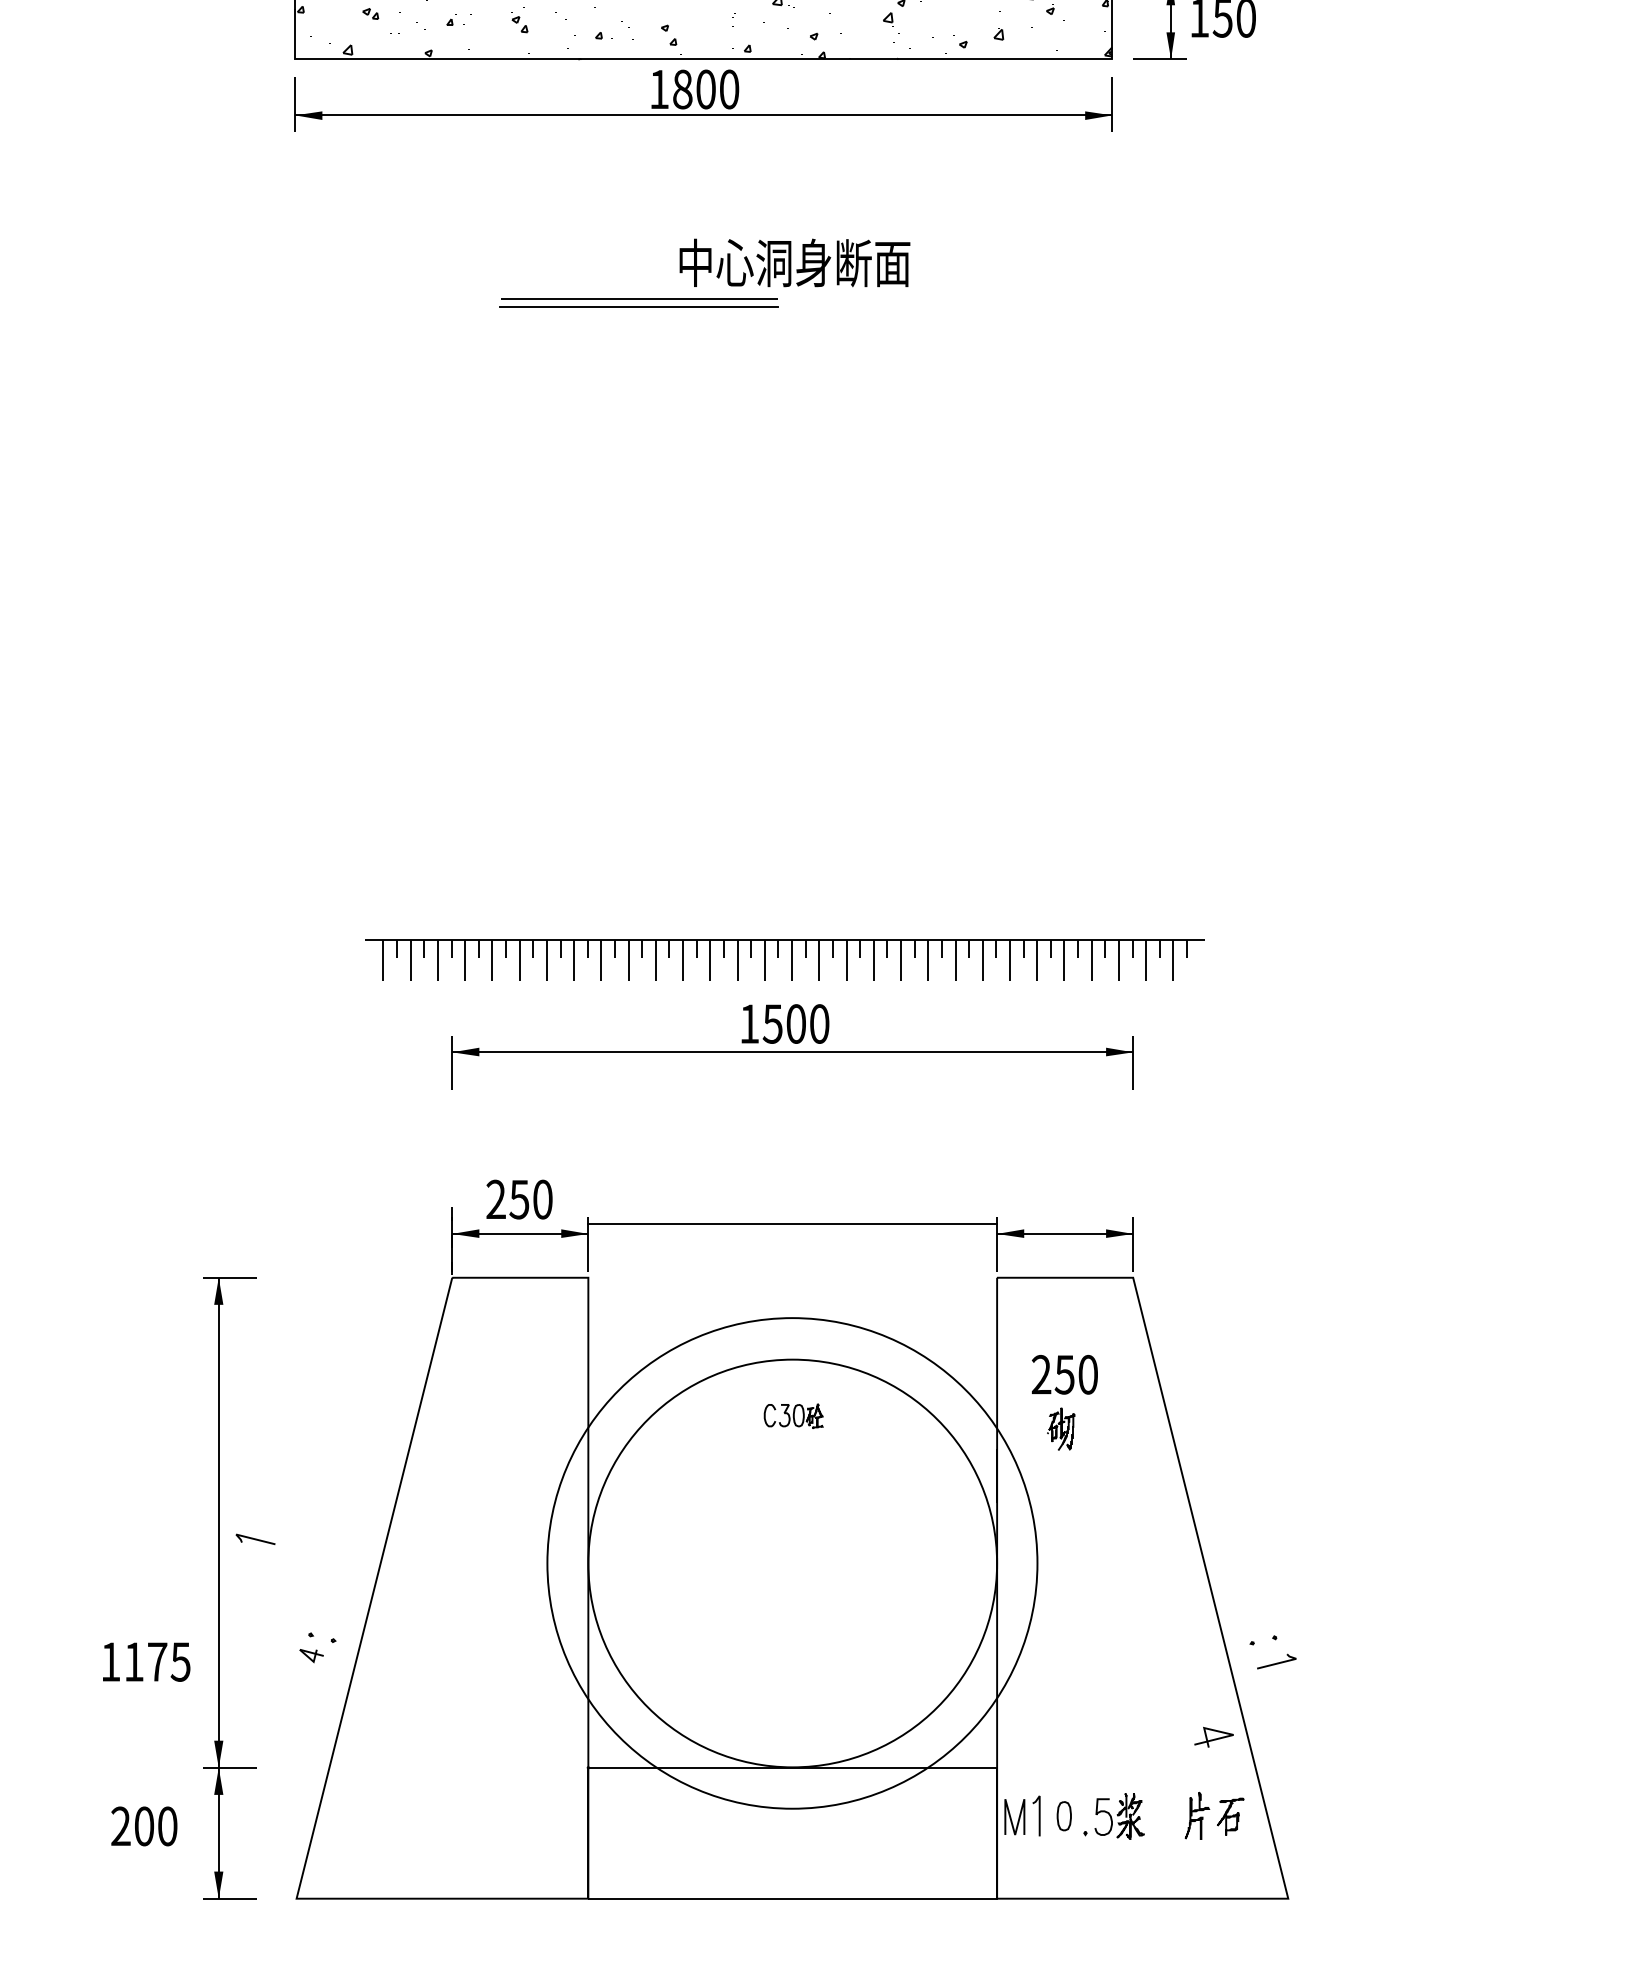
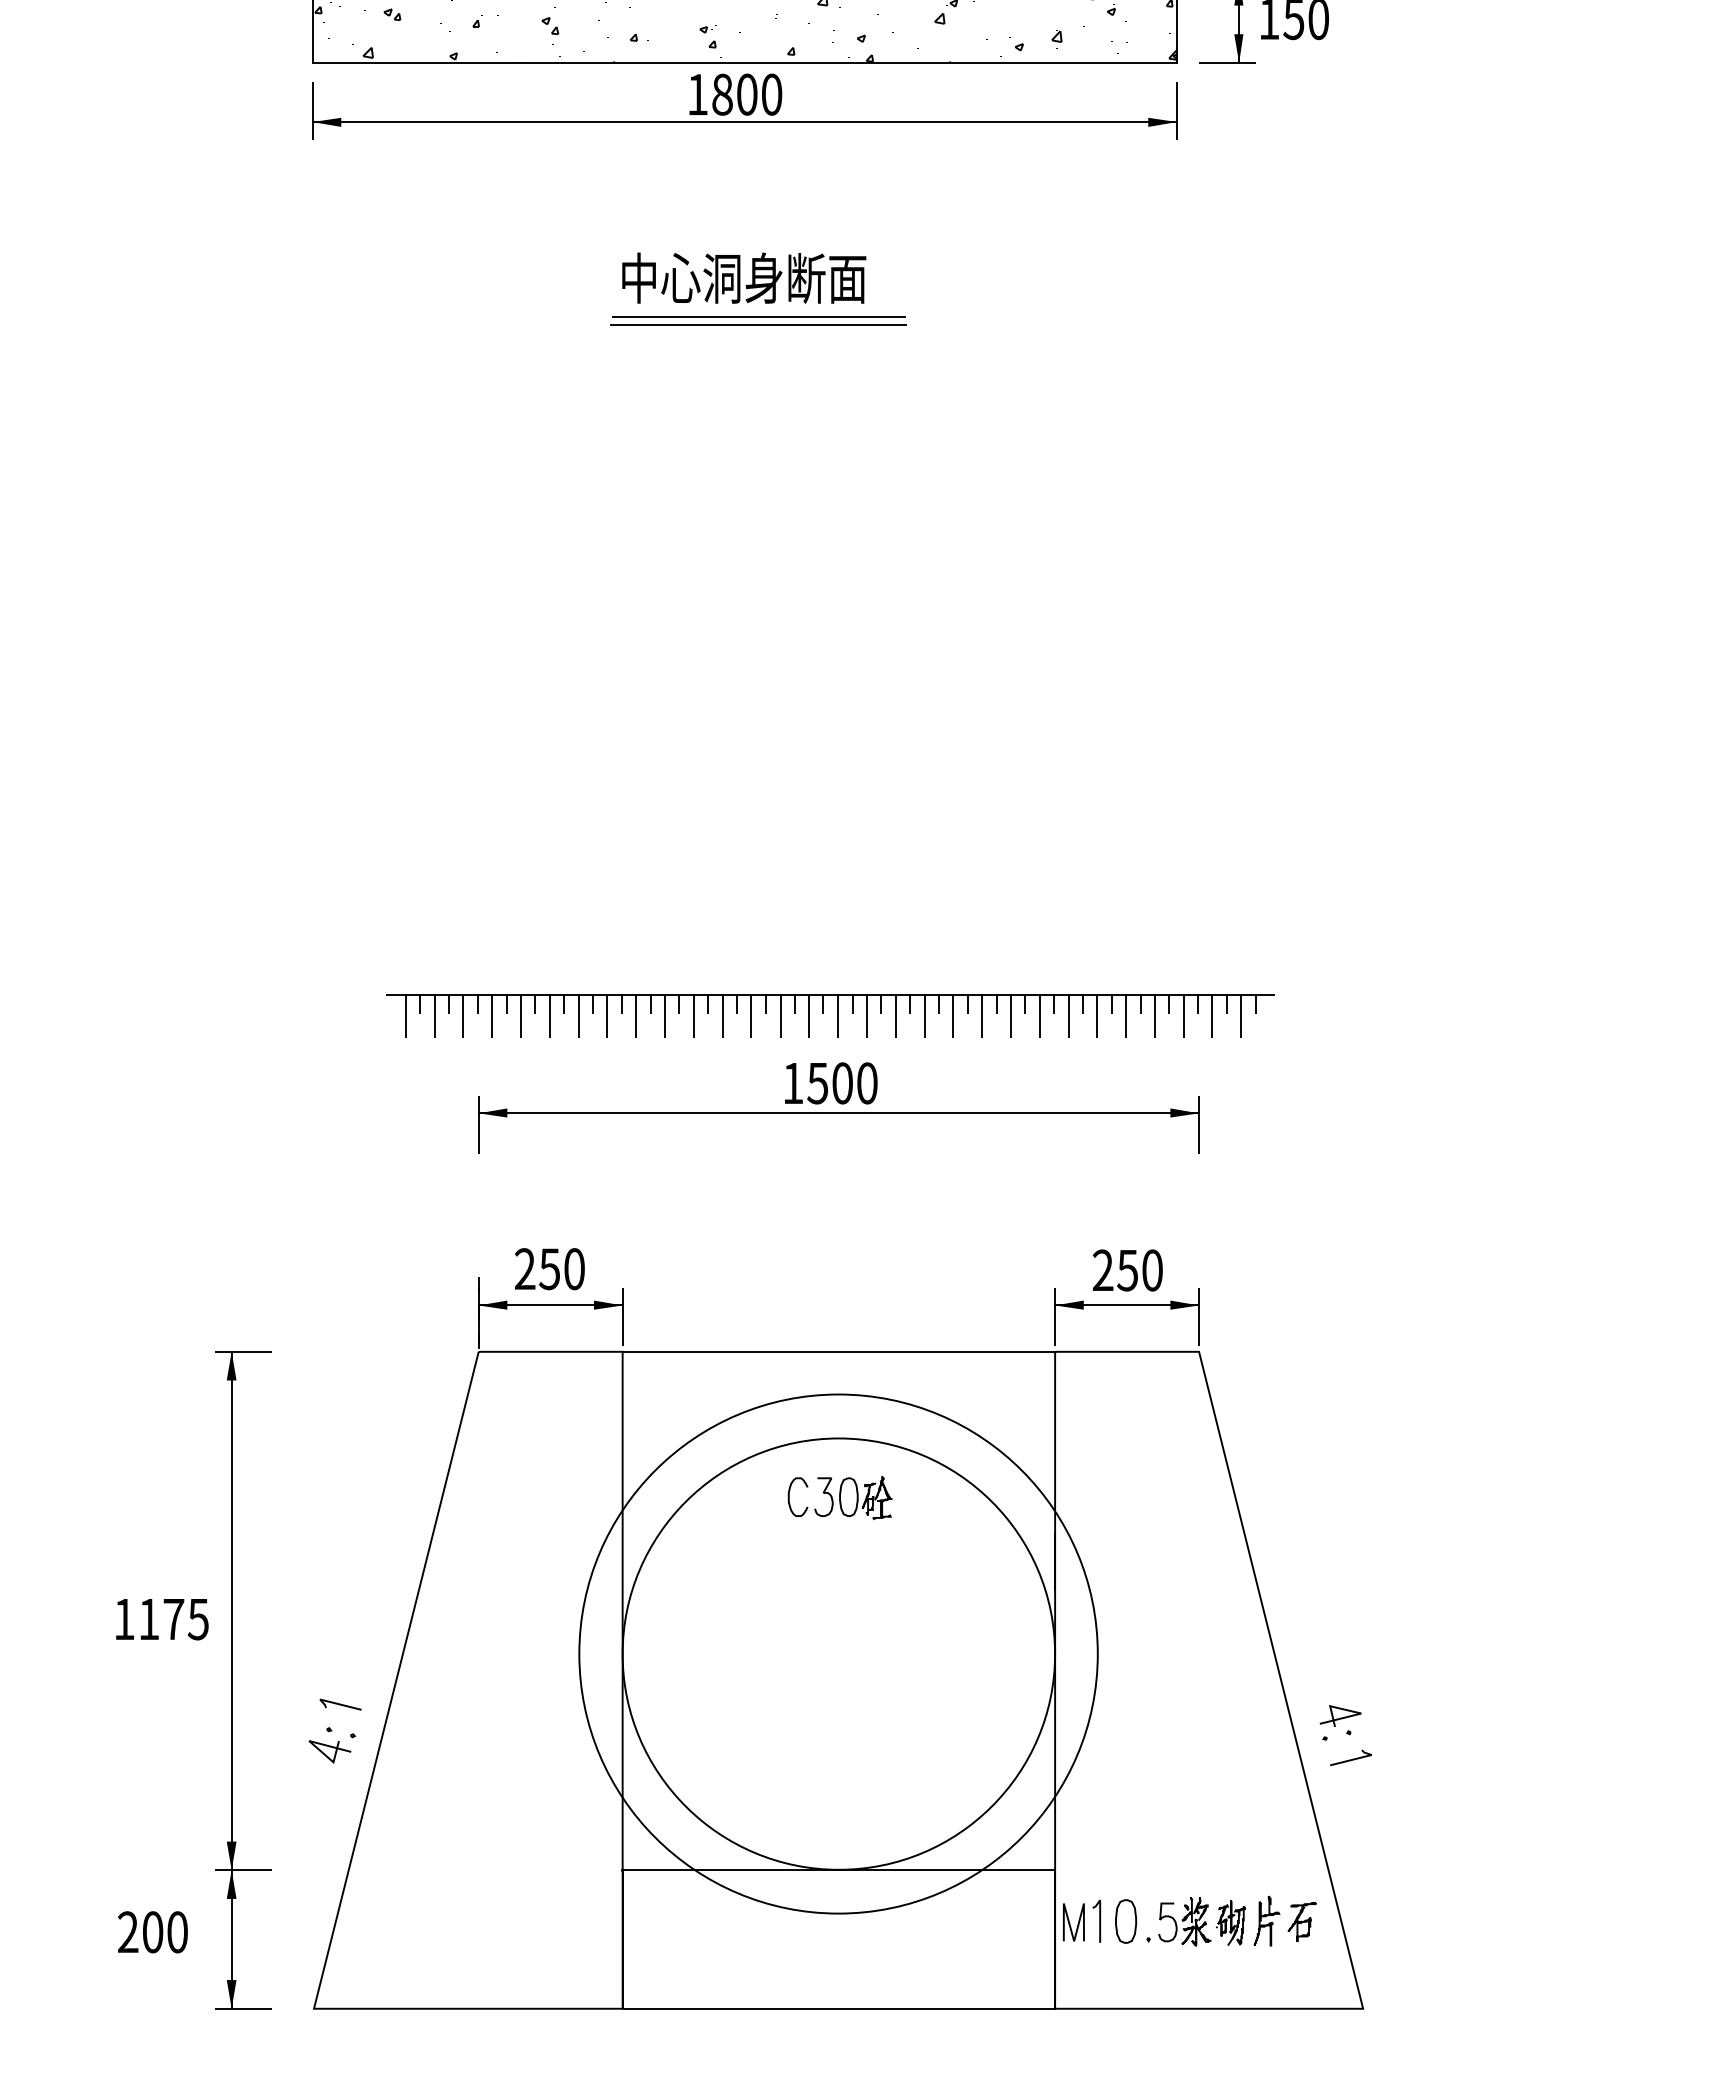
text: (795, 262) -> (744, 277), moved
part: (639, 302) -> (758, 320), moved
line: (792, 1223) -> (838, 1351), moved
text: (1064, 1374) -> (1127, 1270), moved
part: (793, 1416) -> (839, 1498), size x1.67
part: (1060, 1428) -> (1230, 1922), moved
line: (255, 1539) -> (340, 1704), moved
part: (311, 1655) -> (329, 1751), size x1.67
text: (146, 1662) -> (162, 1619), moved
part: (1213, 1736) -> (1340, 1715), moved
part: (1064, 1816) -> (1126, 1921), size x1.43

